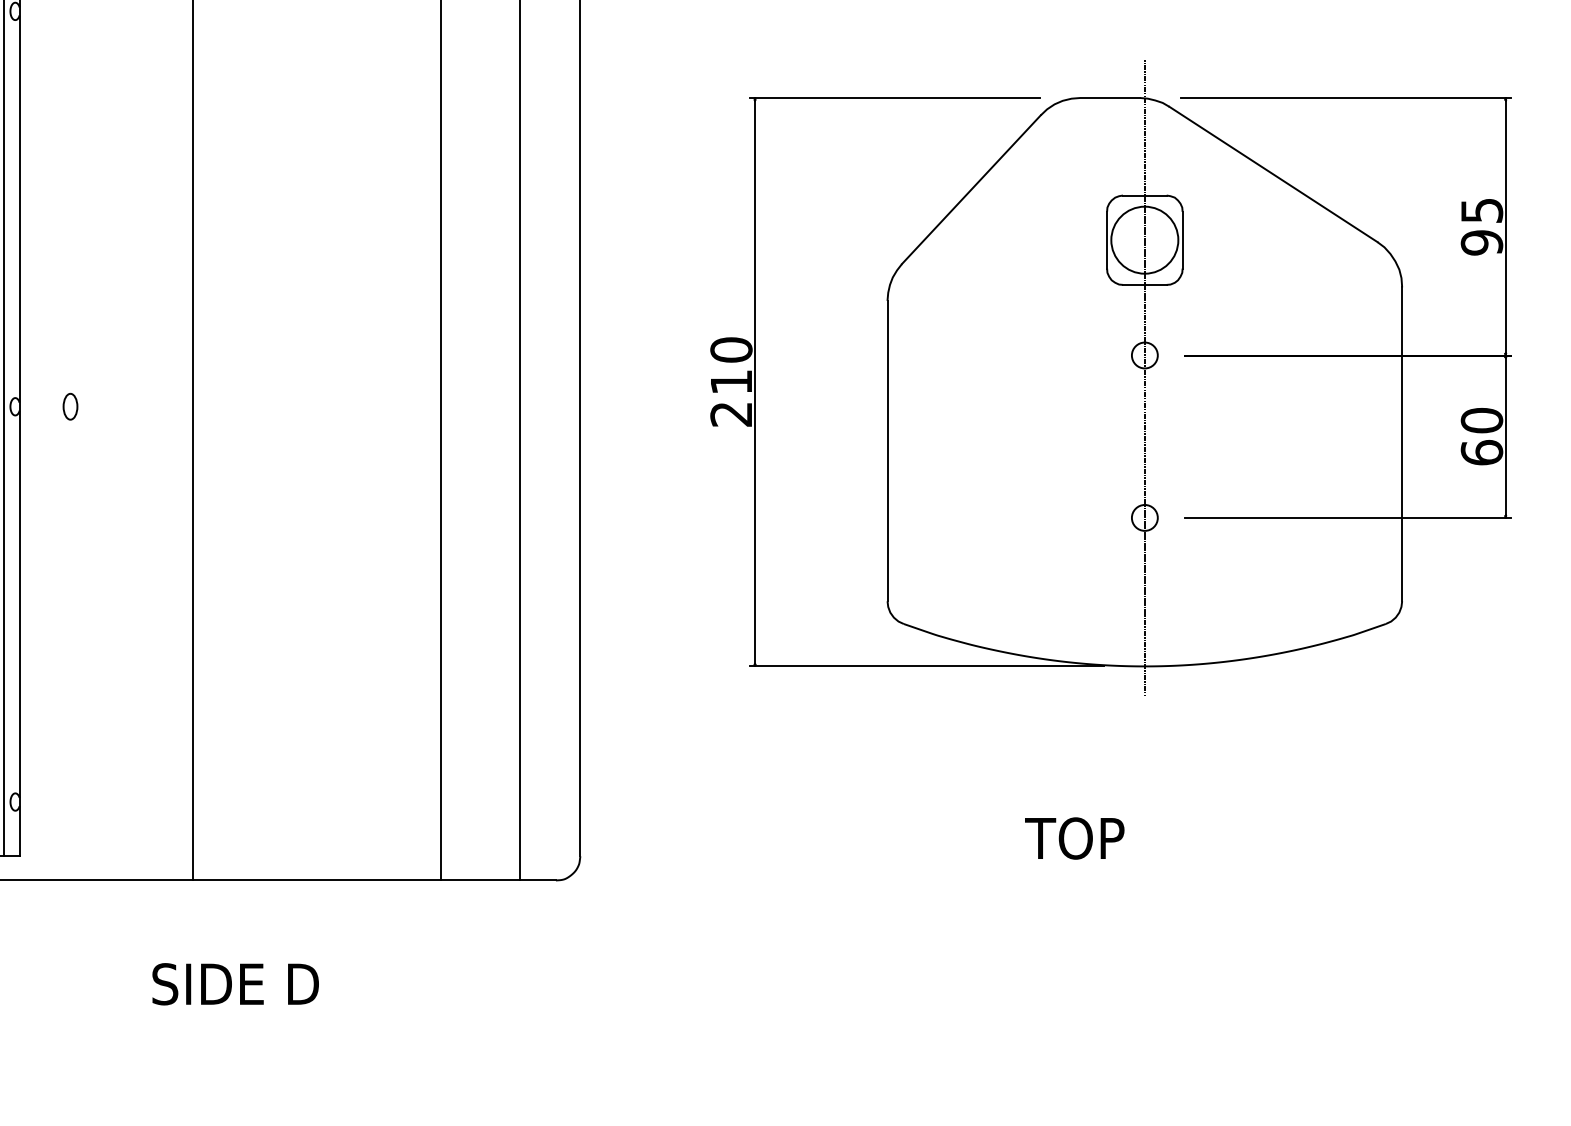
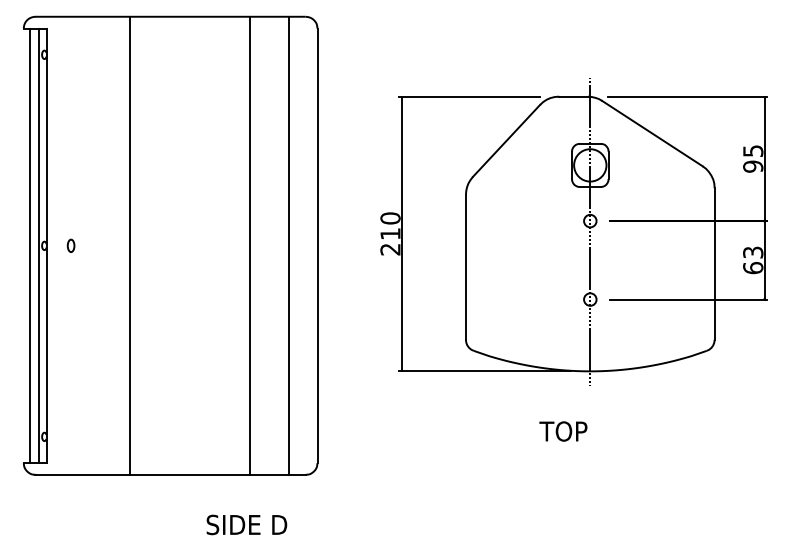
text: (1482, 420) -> (753, 252), 60 -> 63
text: (1074, 838) -> (563, 431), moved
text: (234, 983) -> (246, 524), moved

